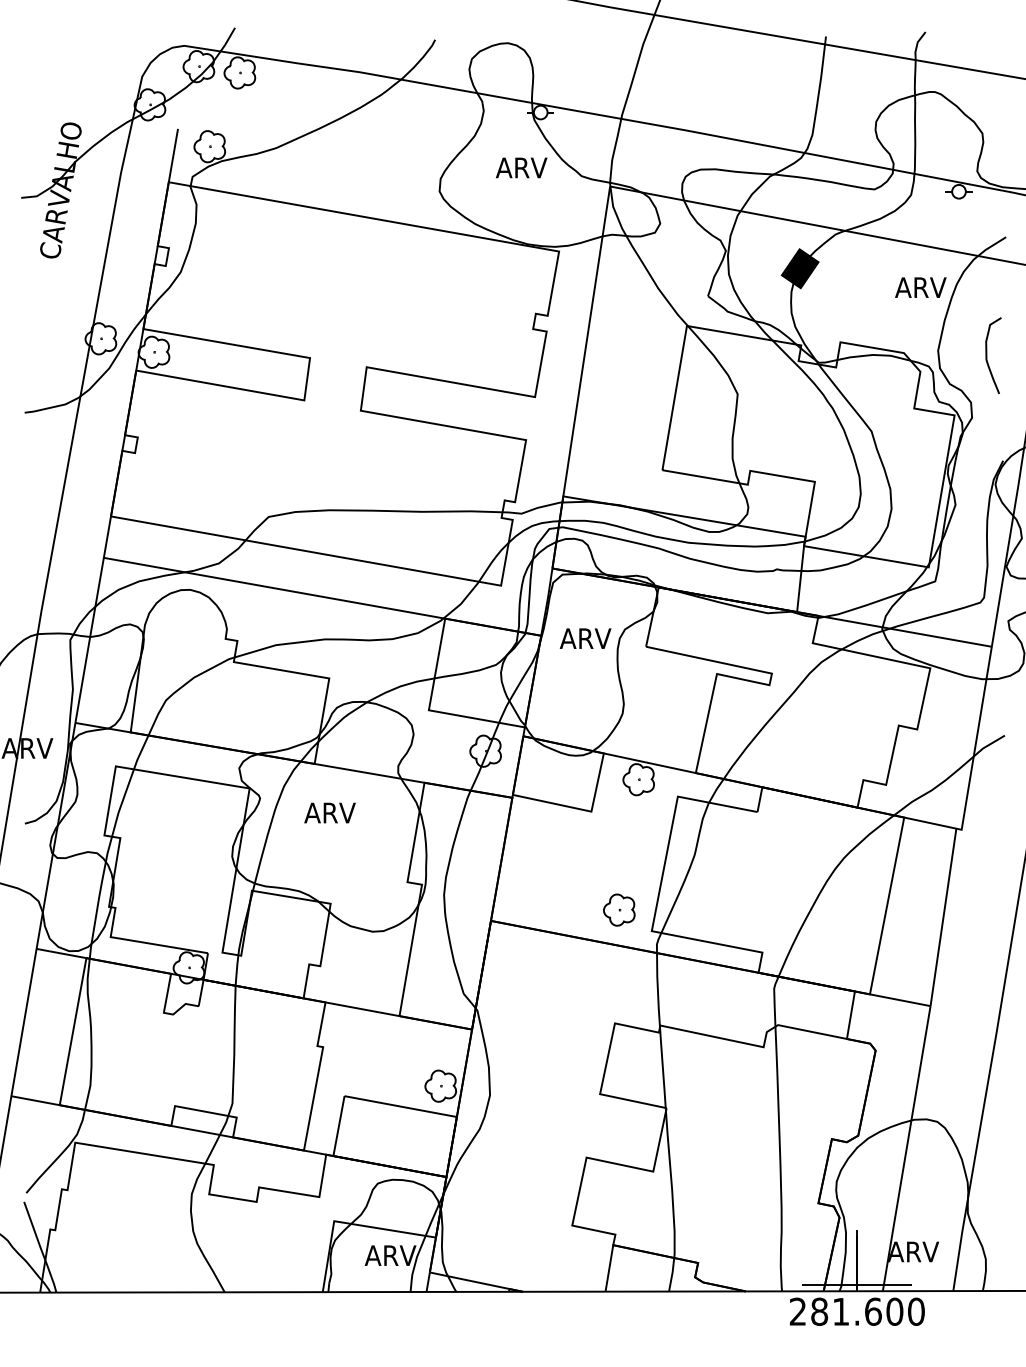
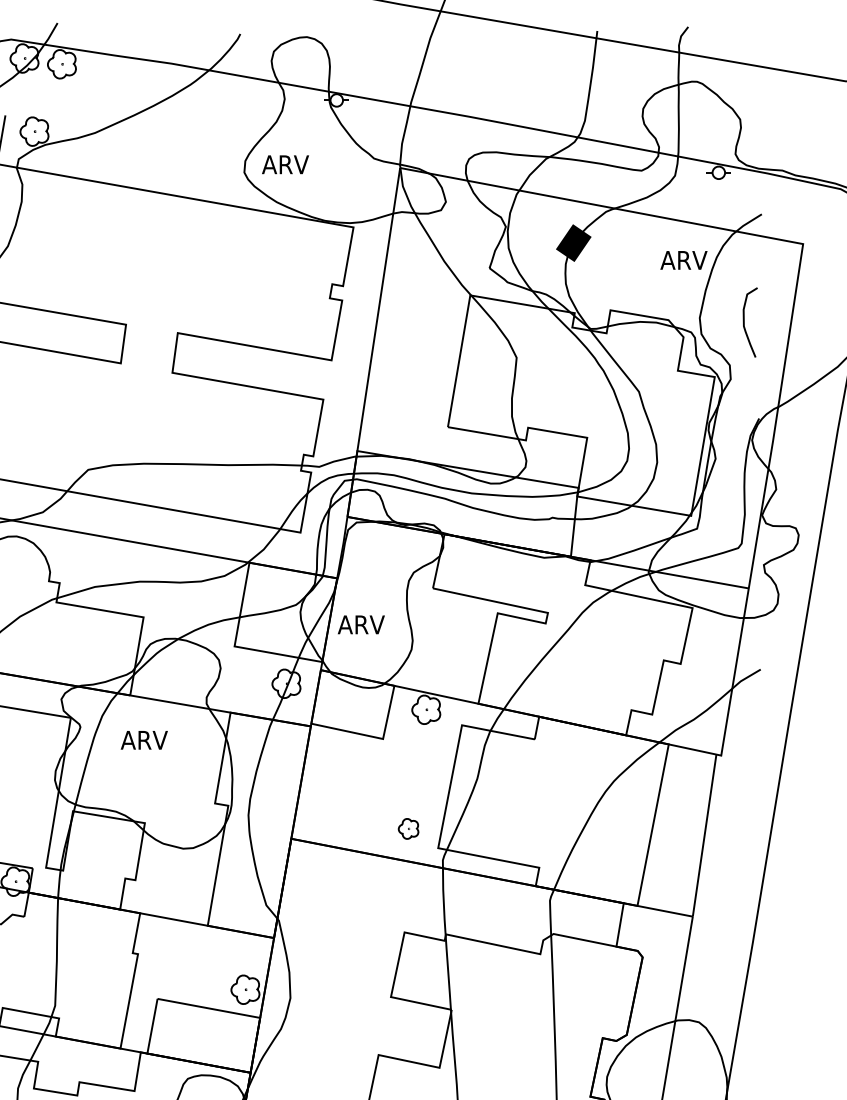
text: (521, 167) -> (285, 164), moved
text: (585, 638) -> (361, 624), moved
part: (619, 909) -> (408, 828), size x0.7

